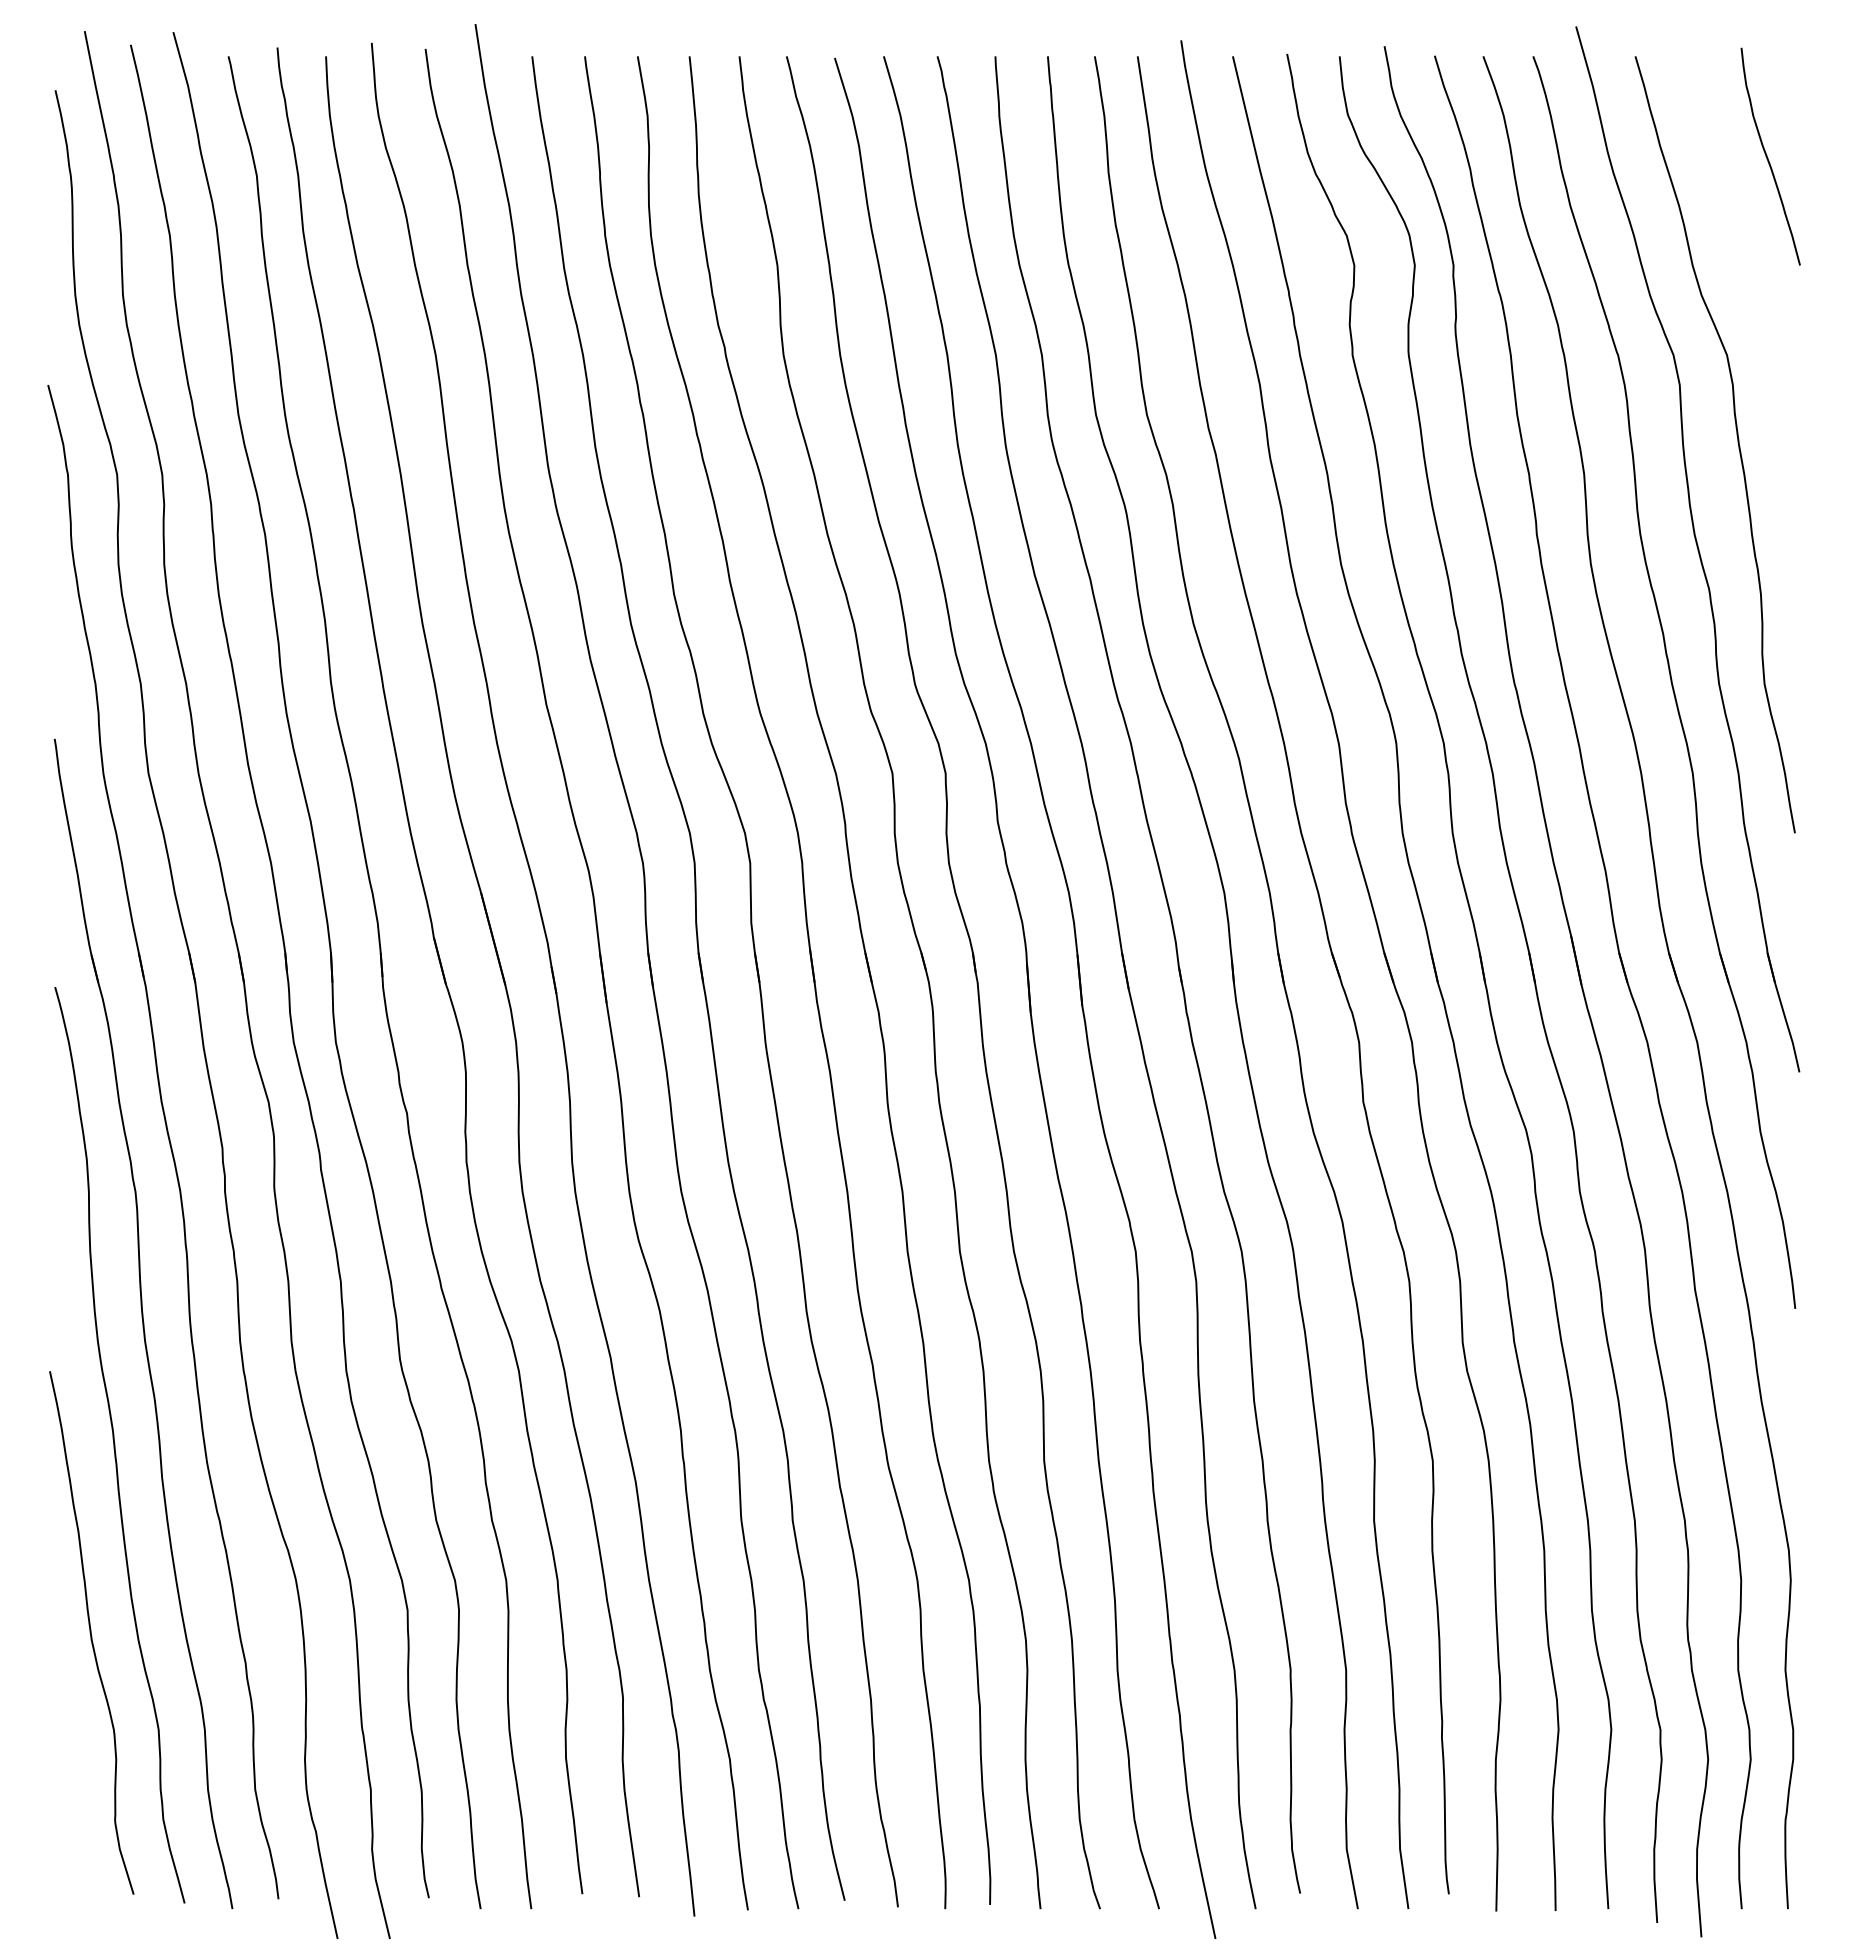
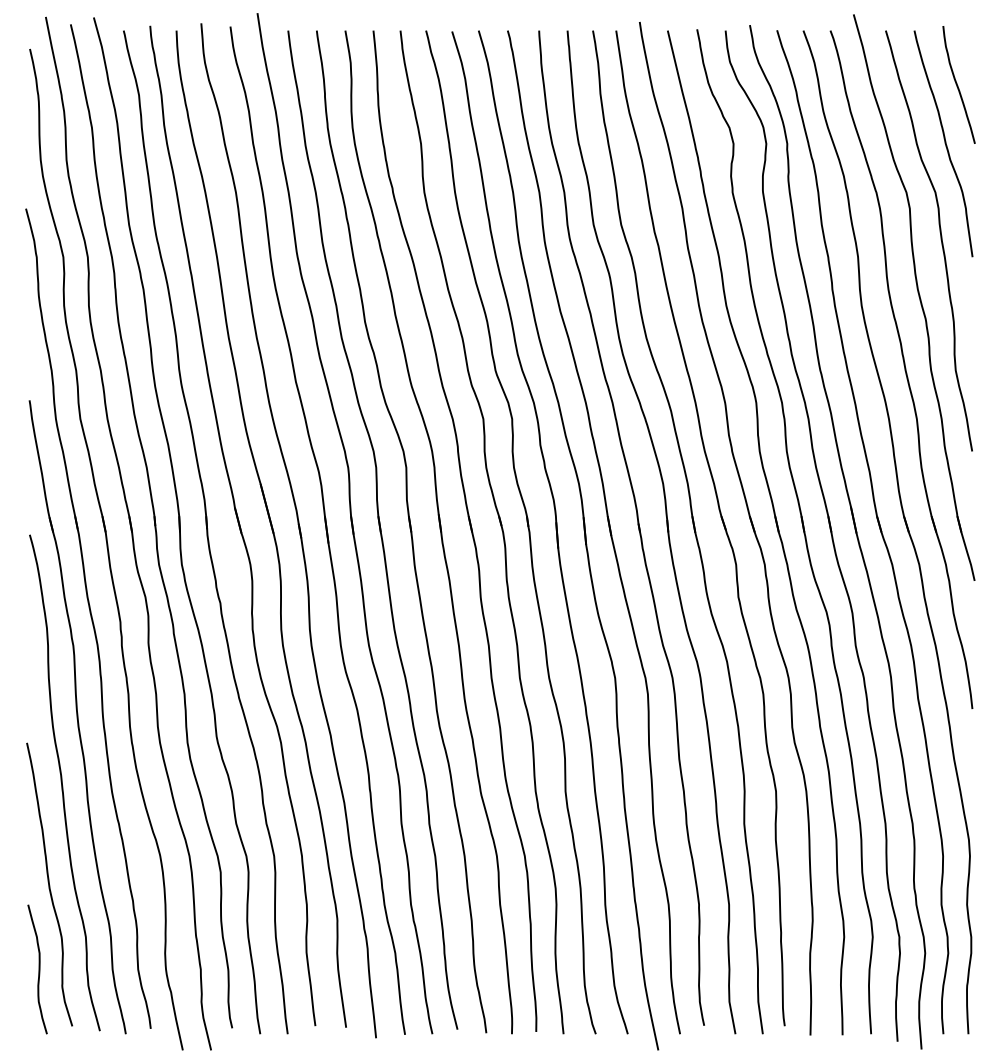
curve: (1743, 264) -> (944, 143), added
curve: (71, 1789) -> (38, 969), added

